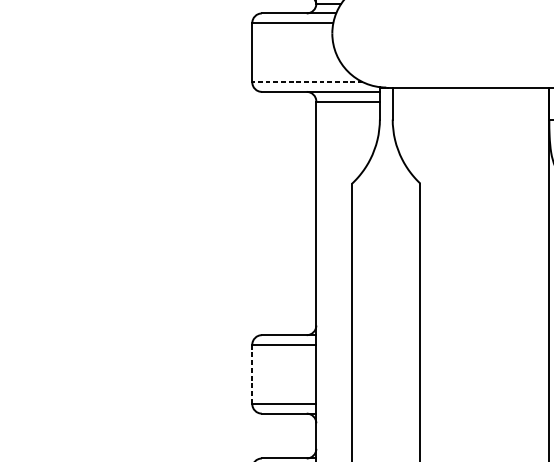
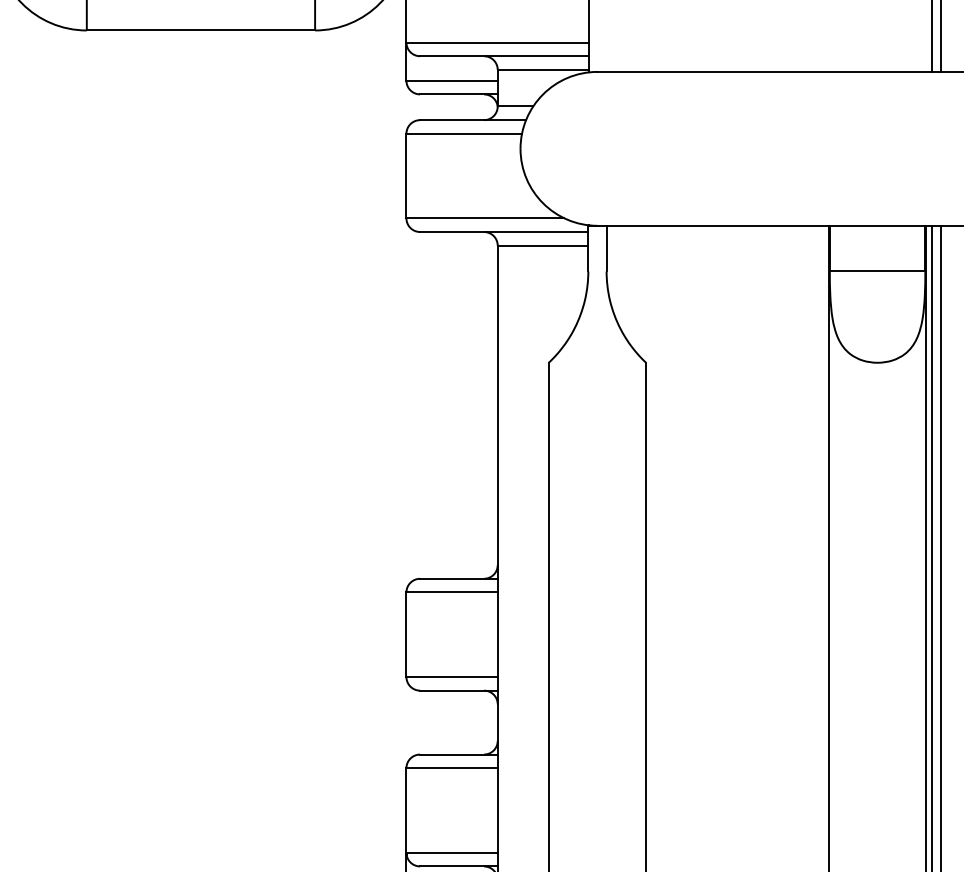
line: (307, 82) -> (485, 218), dashed -> solid
line: (252, 374) -> (406, 635), dashed -> solid

